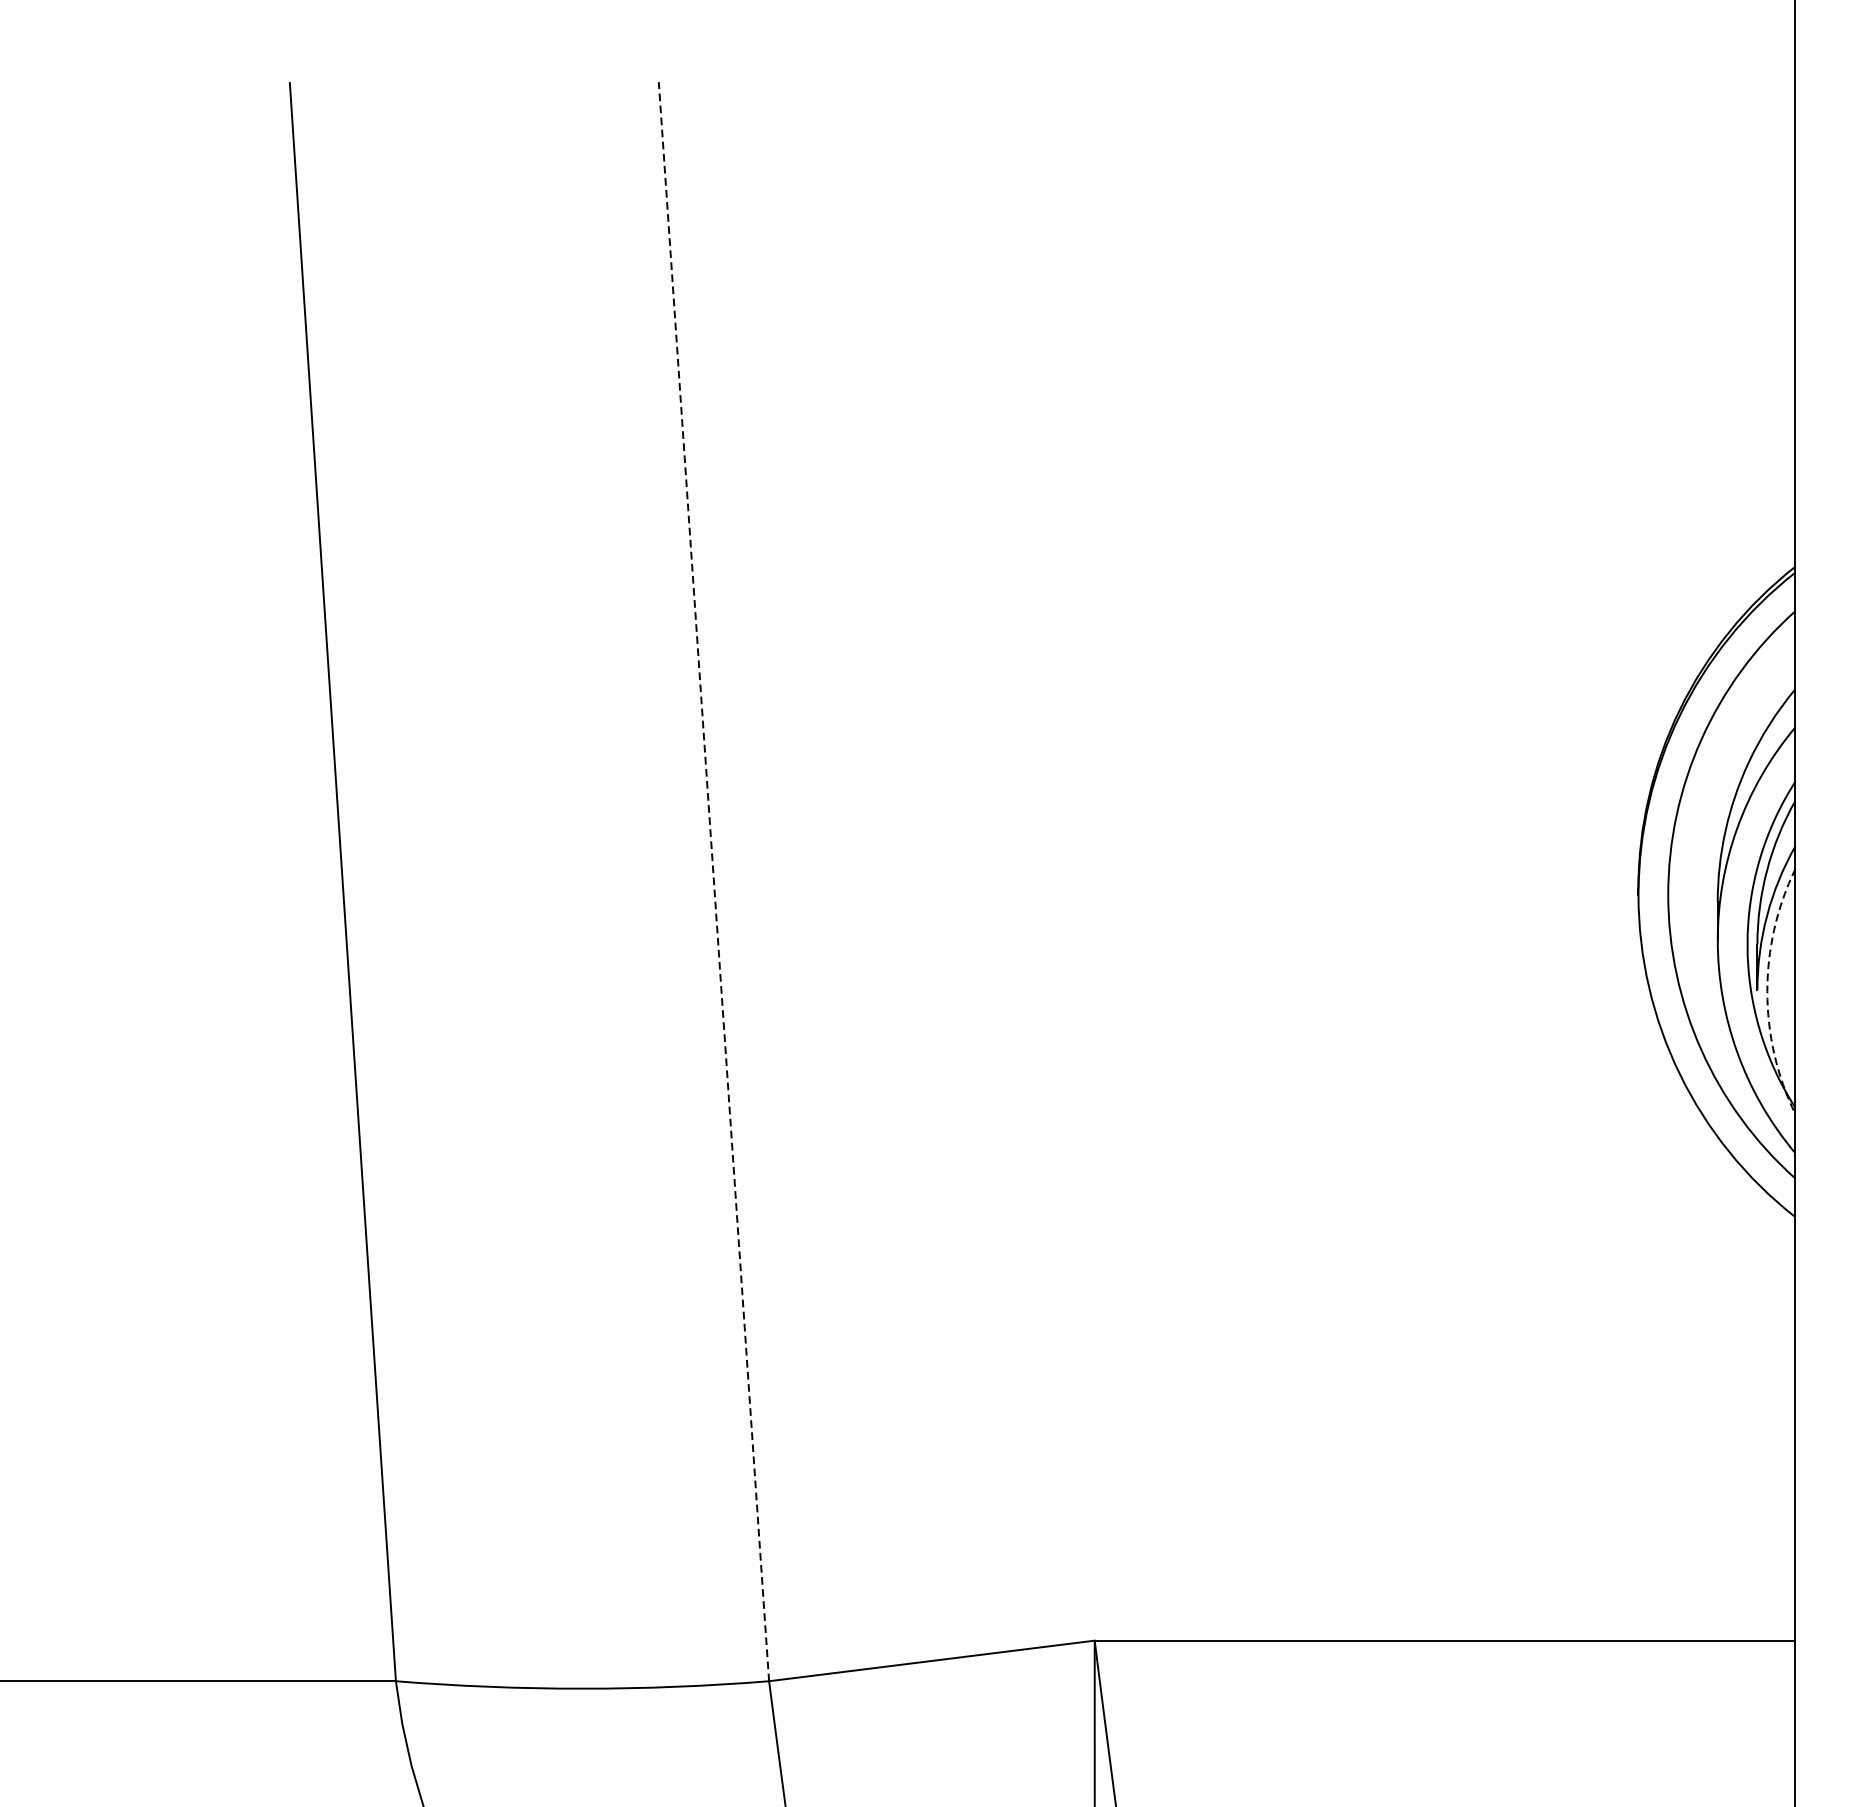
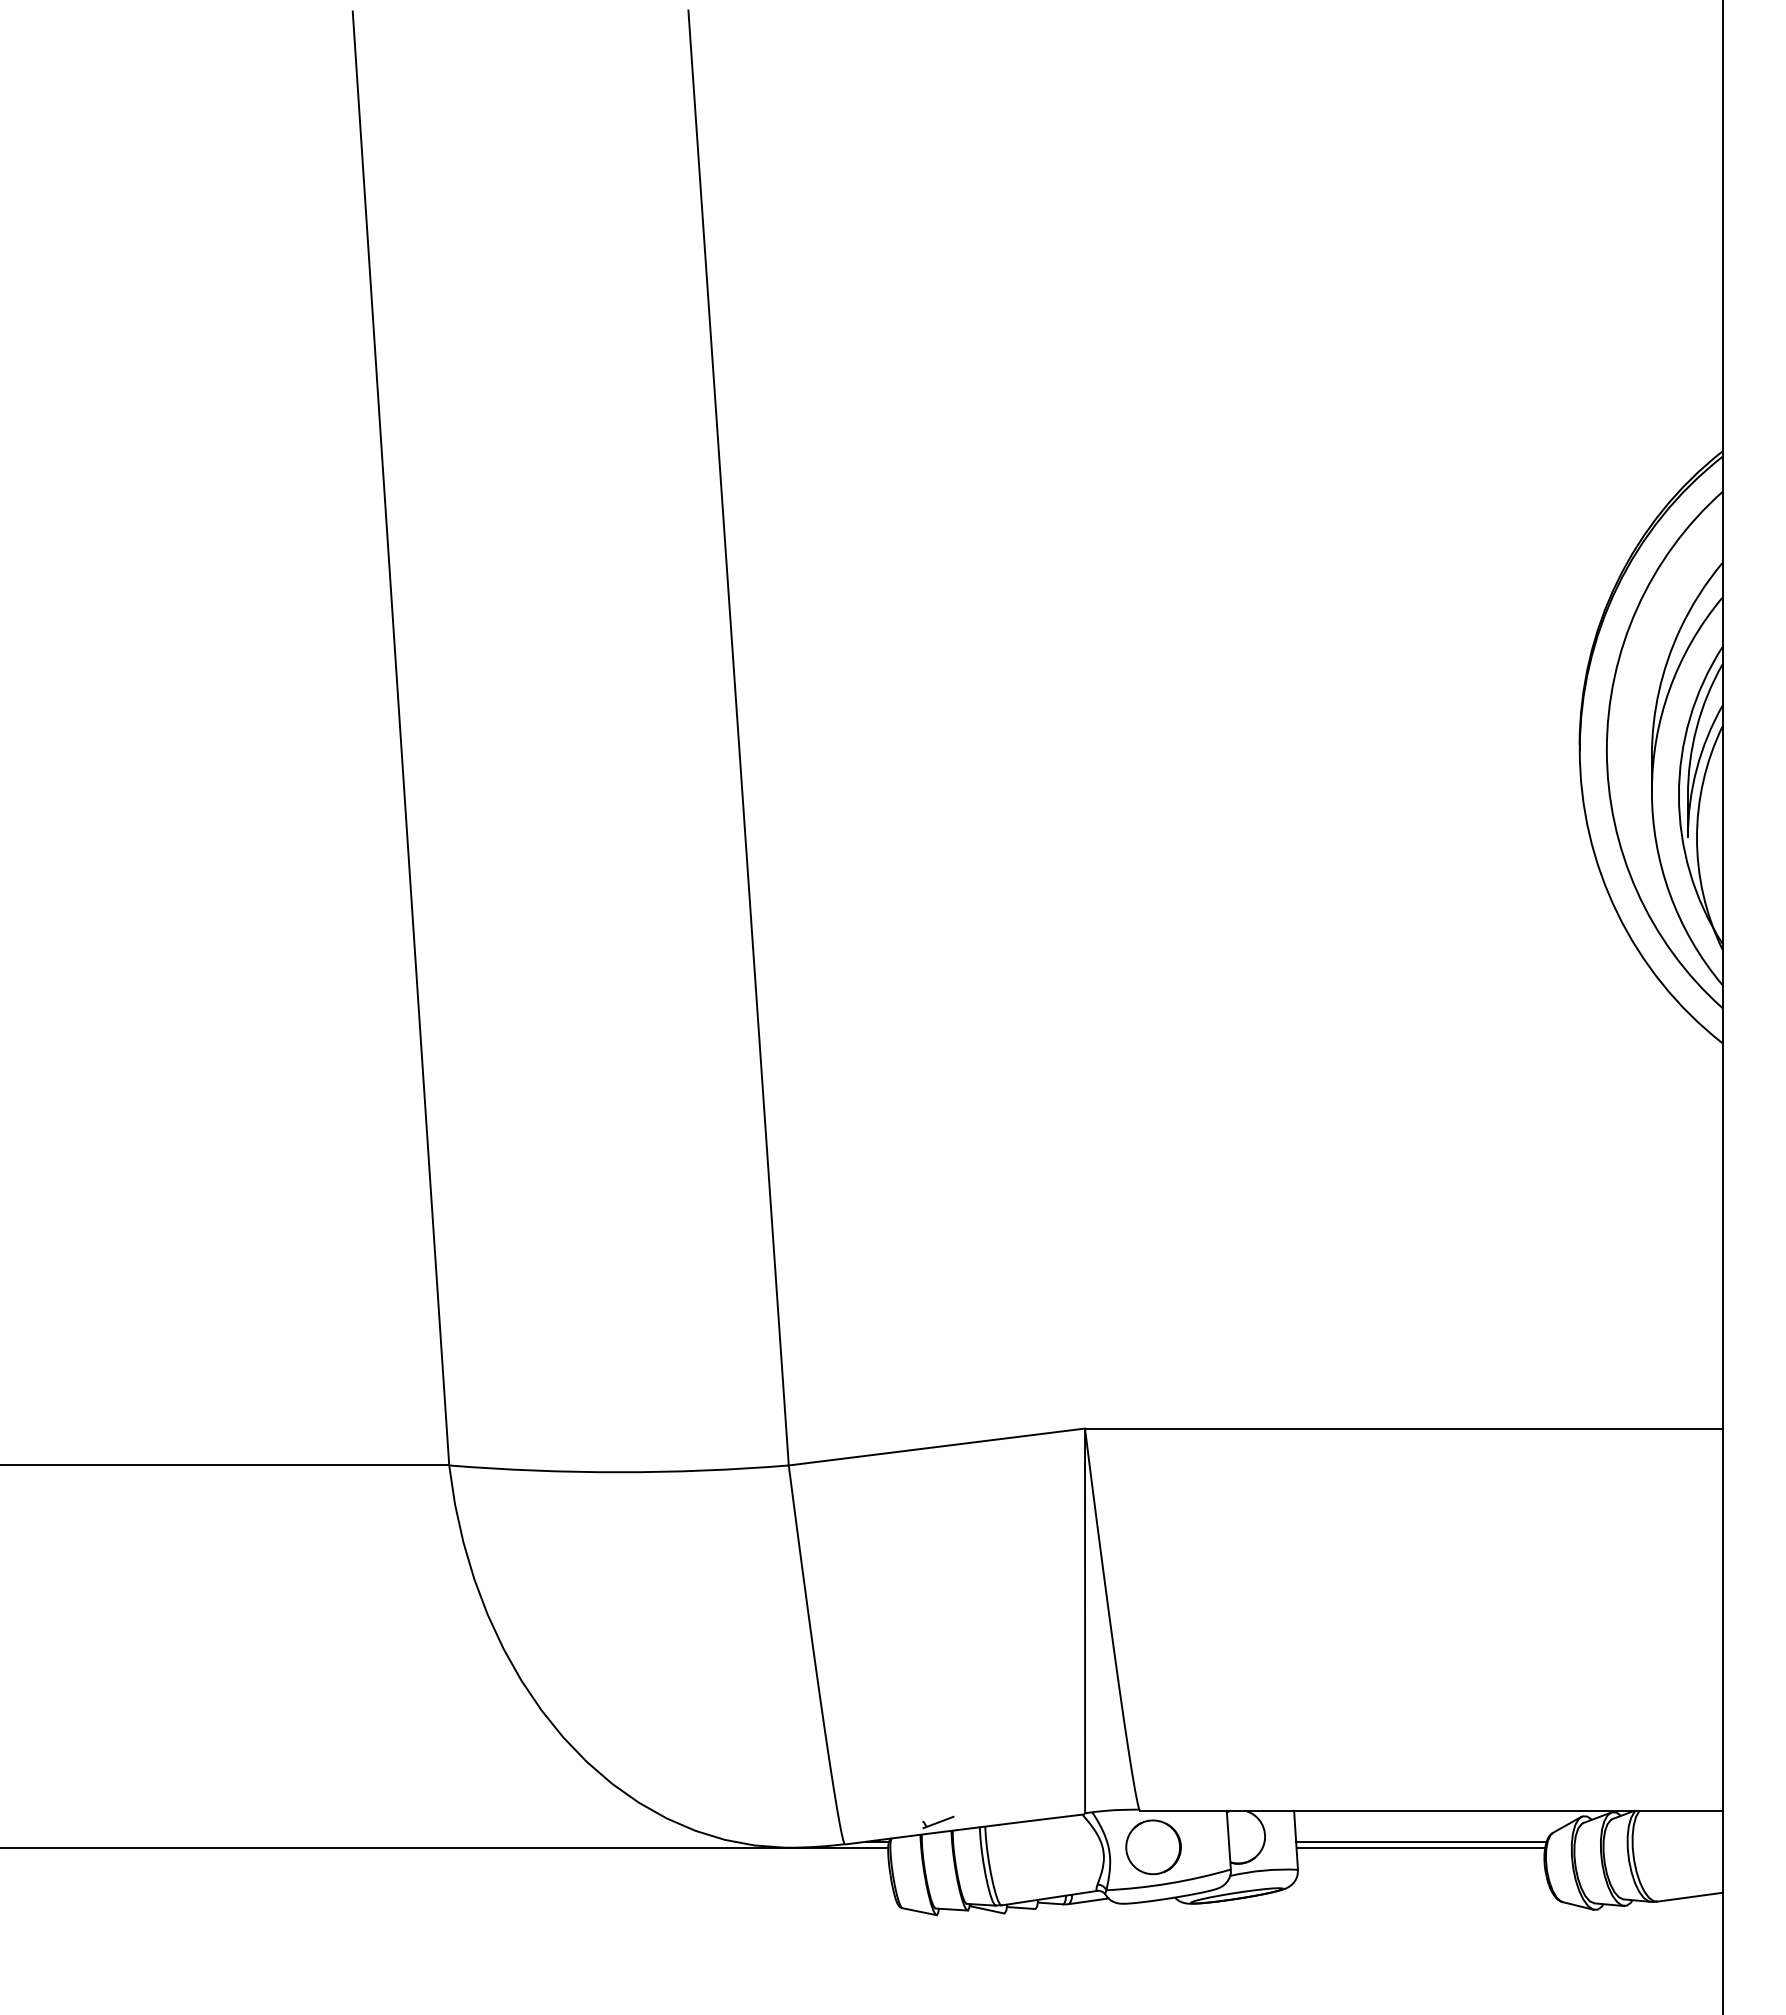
line: (713, 881) -> (738, 737), dashed -> solid
arc: (1766, 992) -> (1696, 838), dashed -> solid

